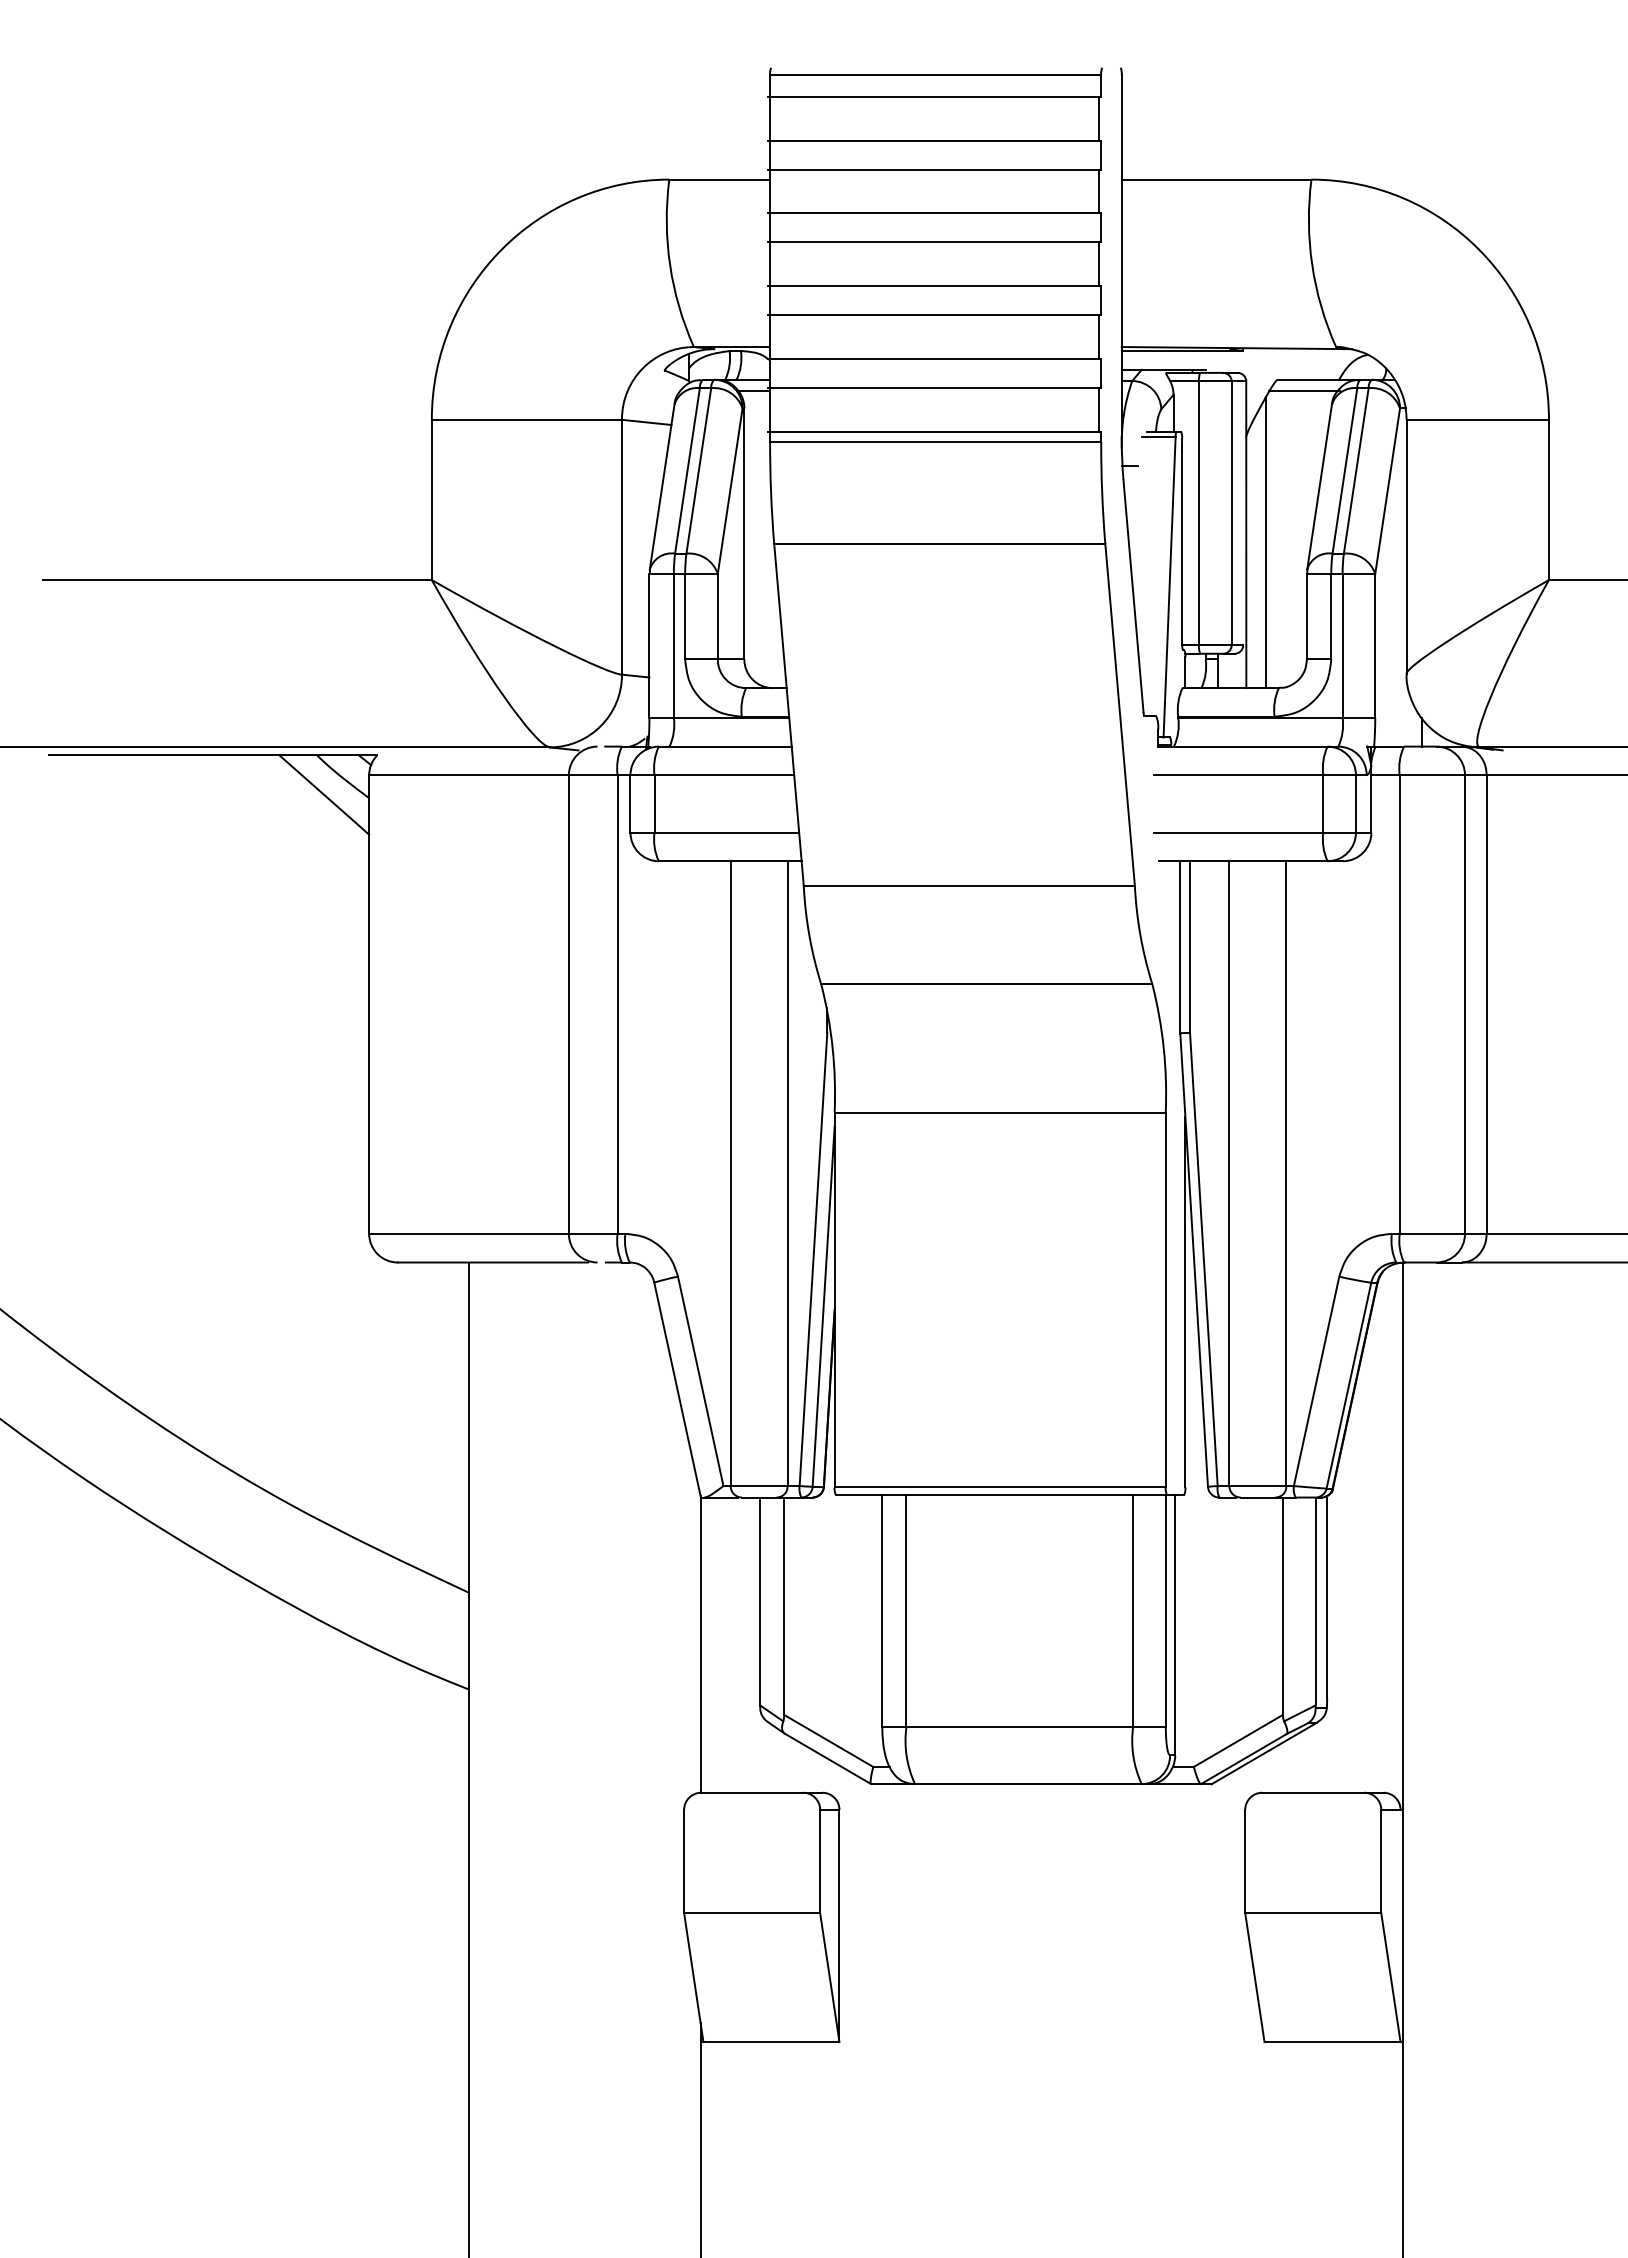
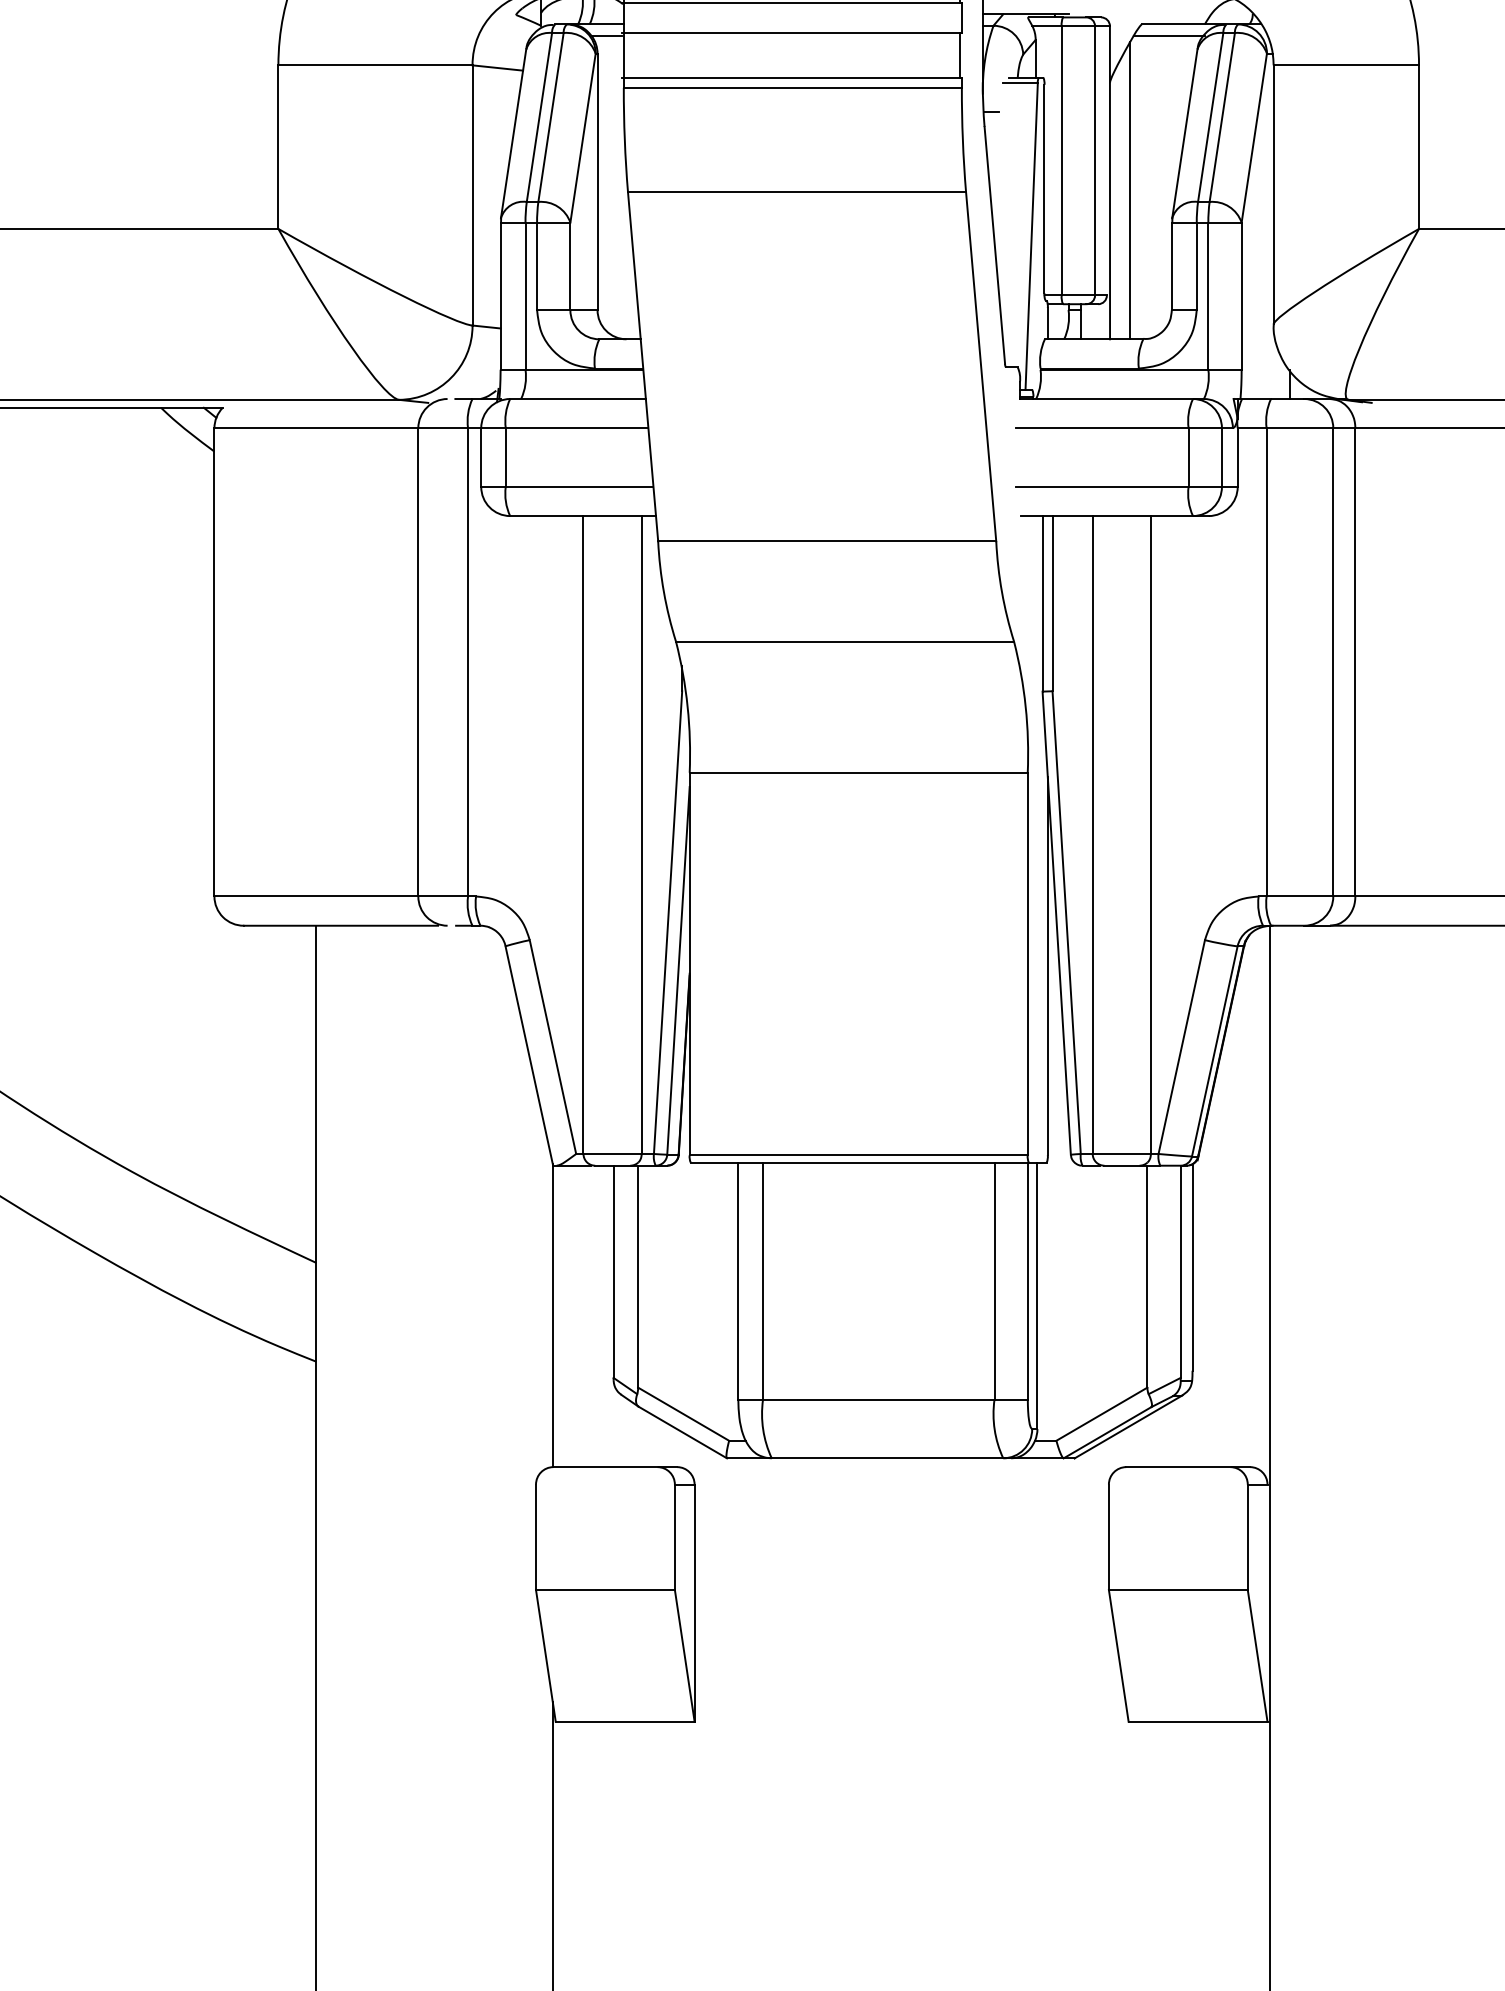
line: (324, 794) -> (168, 447), removed

